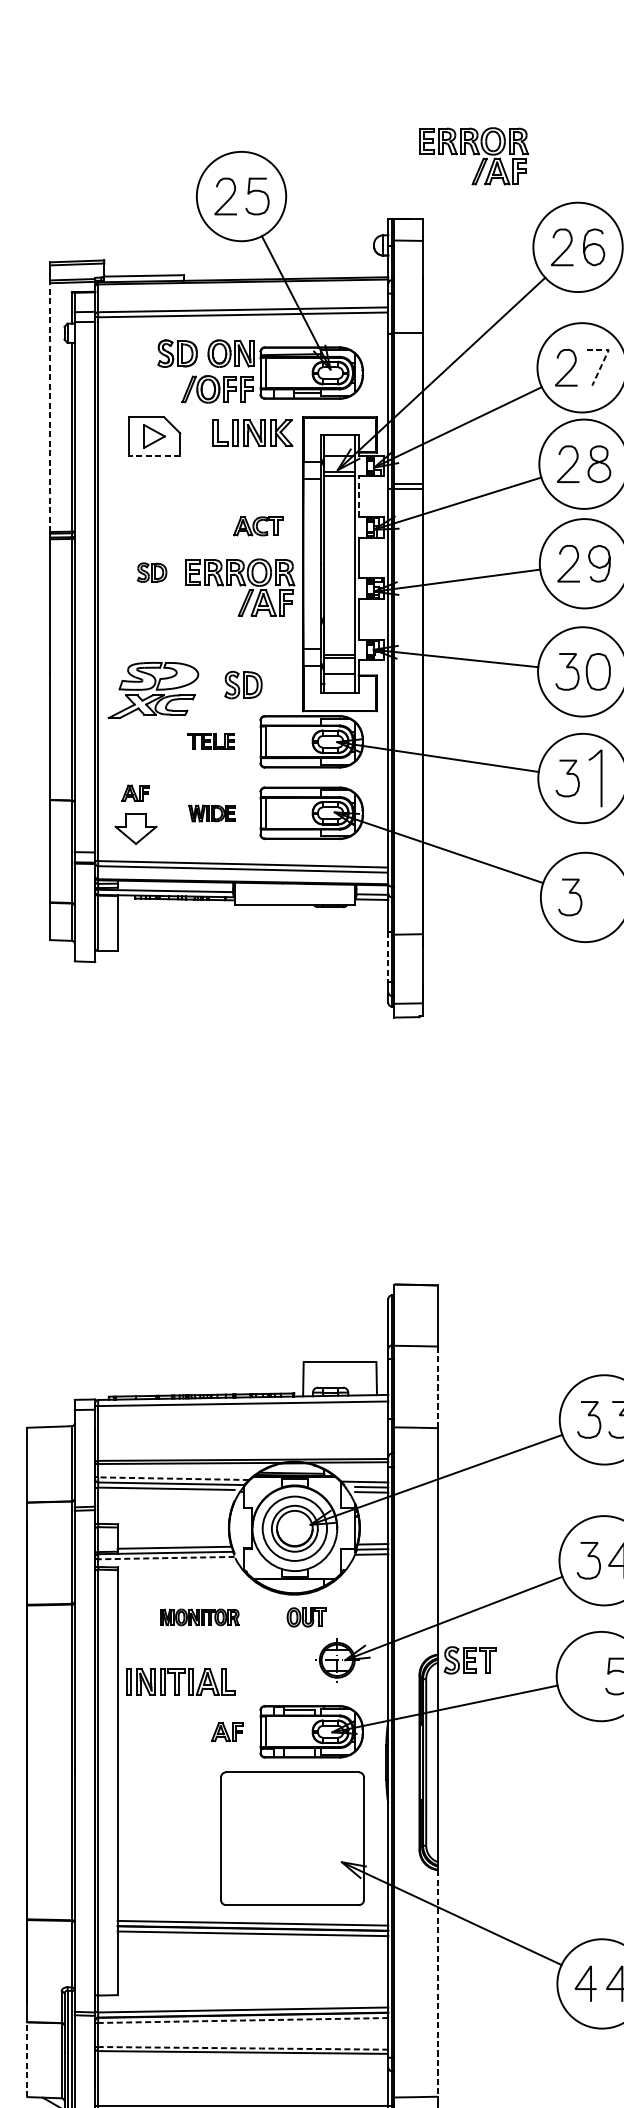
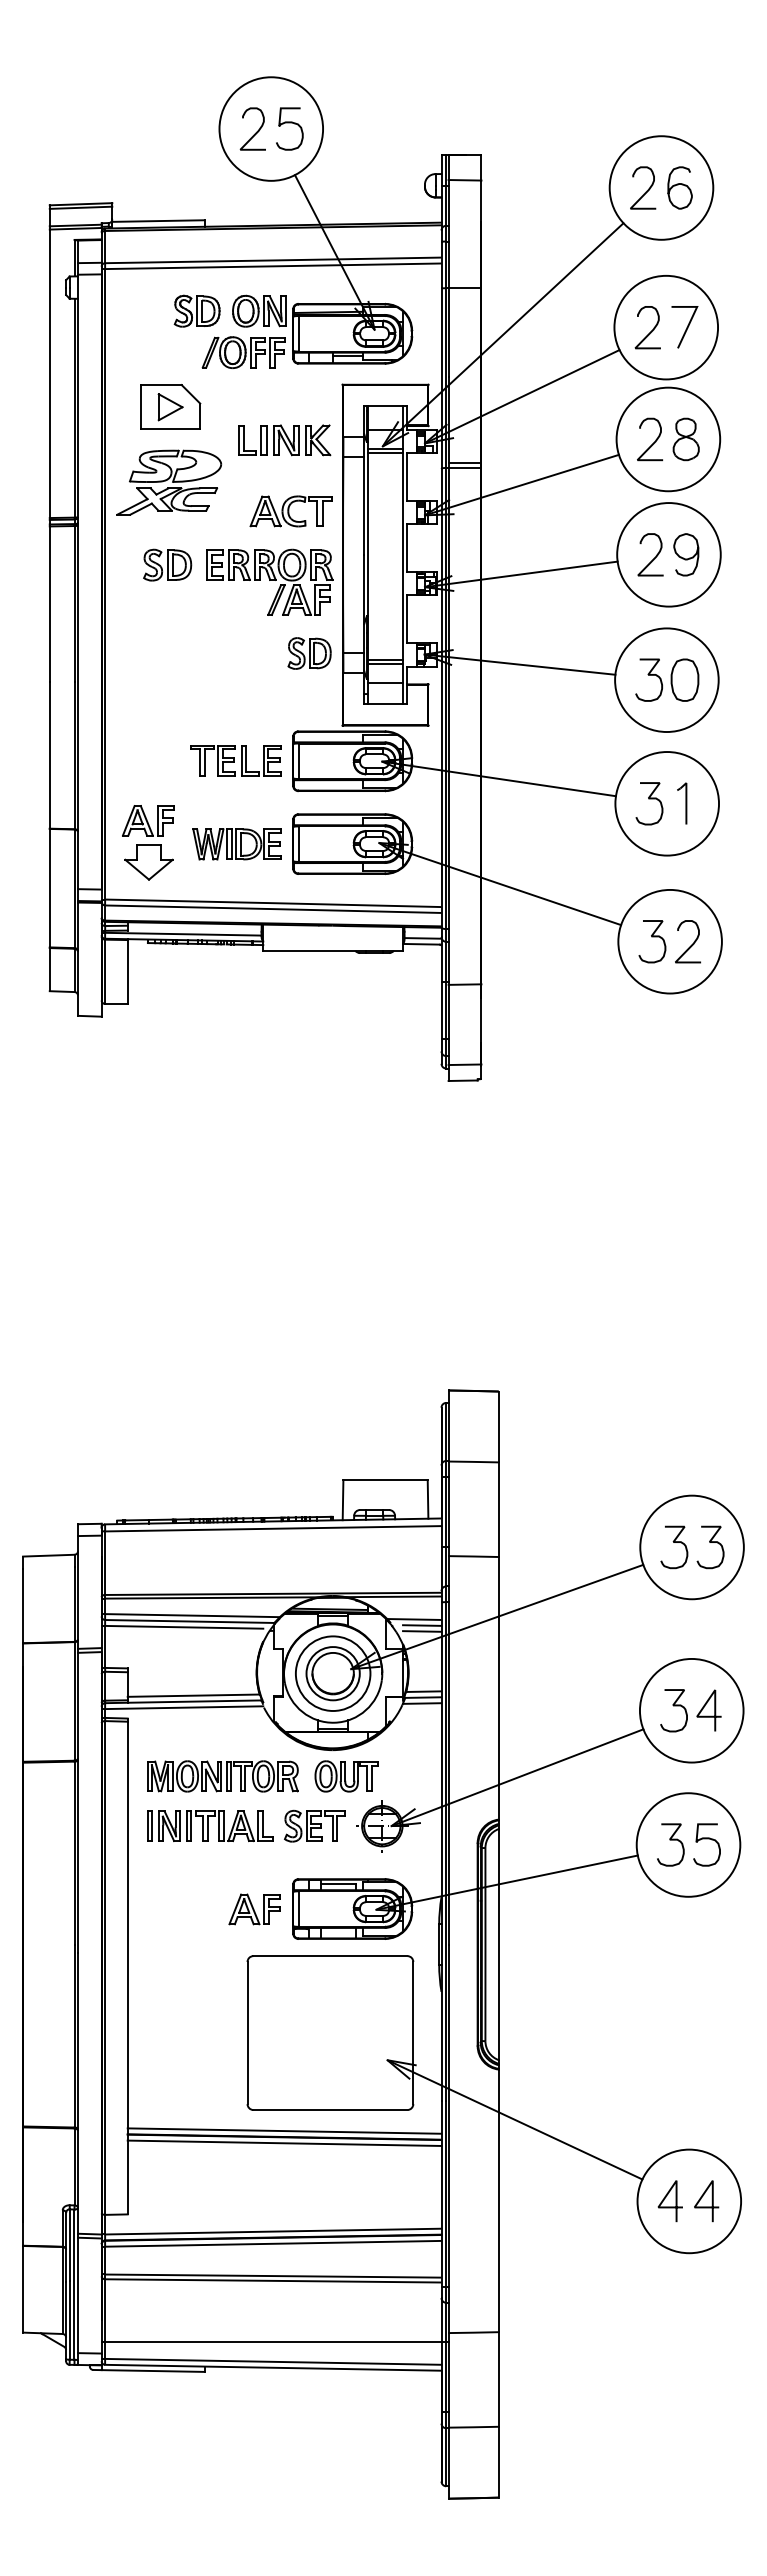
part: (473, 155) -> (540, 81), removed
line: (605, 357) -> (693, 315), dashed -> solid
line: (50, 407) -> (49, 373), dashed -> solid
part: (252, 433) -> (284, 440), moved
line: (154, 455) -> (170, 429), dashed -> solid
line: (358, 497) -> (407, 477), dashed -> solid
part: (258, 526) -> (290, 511), size x1.43
part: (151, 572) -> (167, 564), size x1.43
part: (243, 685) -> (309, 653), moved
part: (153, 690) -> (169, 482), moved
part: (210, 741) -> (235, 760), size x1.67
part: (596, 778) -> (682, 803), size x0.62
part: (135, 792) -> (148, 820), size x1.67
part: (211, 813) -> (236, 844), size x1.67
curve: (603, 899) -> (691, 944), added
line: (388, 956) -> (441, 1010), dashed -> solid
line: (437, 1388) -> (498, 1510), dashed -> solid
line: (173, 1478) -> (192, 1615), dashed -> solid
line: (165, 1557) -> (183, 1707), dashed -> solid
part: (199, 1617) -> (222, 1776), size x1.67
part: (306, 1617) -> (346, 1776), size x1.43
part: (470, 1659) -> (314, 1825), moved
curve: (585, 1672) -> (670, 1840), added
part: (181, 1682) -> (210, 1826), moved
part: (227, 1732) -> (254, 1909), size x1.43
line: (437, 1984) -> (498, 2201), dashed -> solid
line: (242, 2020) -> (272, 2243), dashed -> solid
arc: (243, 2048) -> (273, 2276), dashed -> solid
line: (27, 2059) -> (23, 2288), dashed -> solid

